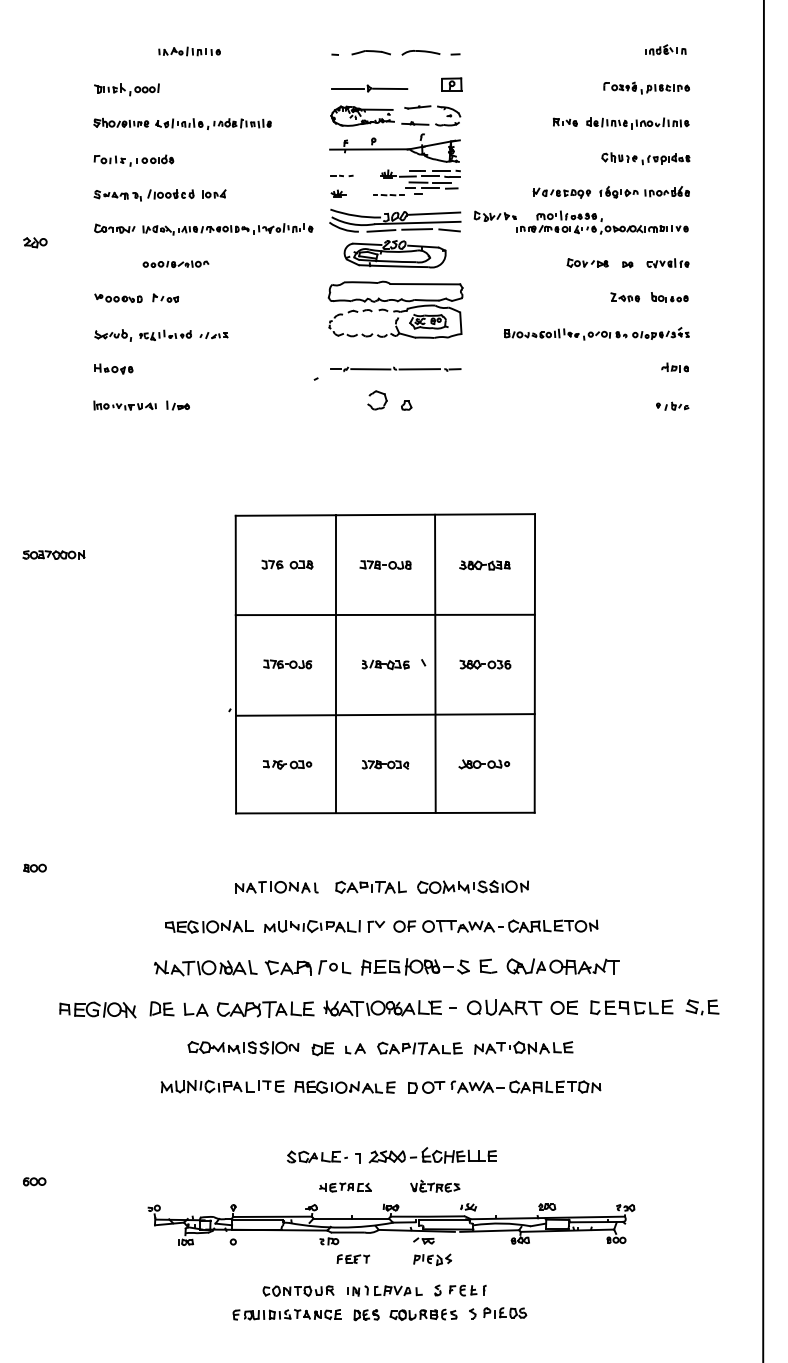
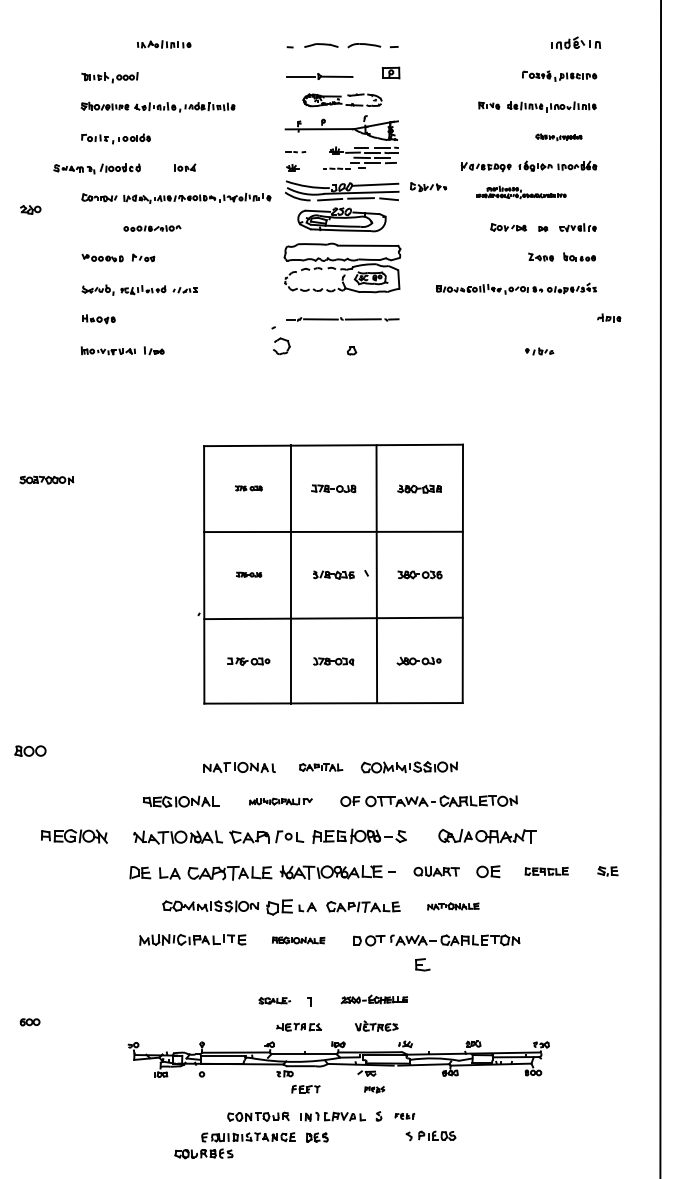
part: (665, 49) -> (575, 42), size x1.4
part: (395, 115) -> (342, 99), size x0.7
part: (645, 158) -> (558, 137), size x0.6
part: (143, 195) -> (96, 169), moved
part: (602, 222) -> (521, 192), size x0.6
part: (674, 367) -> (608, 317), moved
part: (672, 405) -> (539, 350), moved
part: (378, 407) -> (282, 352), moved
part: (287, 564) -> (248, 488), size x0.6
part: (287, 664) -> (248, 574), size x0.6
part: (34, 867) -> (29, 750), size x1.6
part: (370, 886) -> (320, 766), size x0.7
part: (324, 926) -> (280, 801), size x0.6
part: (488, 965) -> (422, 964), moved
part: (504, 1007) -> (436, 871), size x0.7
part: (631, 1007) -> (546, 871), size x0.6
part: (702, 1007) -> (607, 871), size x0.7
part: (97, 1009) -> (74, 836), moved
part: (523, 1047) -> (453, 906), size x0.6
part: (322, 1049) -> (279, 907), size x1.4
part: (344, 1086) -> (298, 939), size x0.6
part: (432, 1155) -> (374, 999), size x0.6
part: (317, 1156) -> (274, 1000), size x0.6
part: (432, 1259) -> (374, 1089), size x0.6
part: (467, 1290) -> (404, 1116), size x0.6
part: (423, 1314) -> (203, 1153), moved

